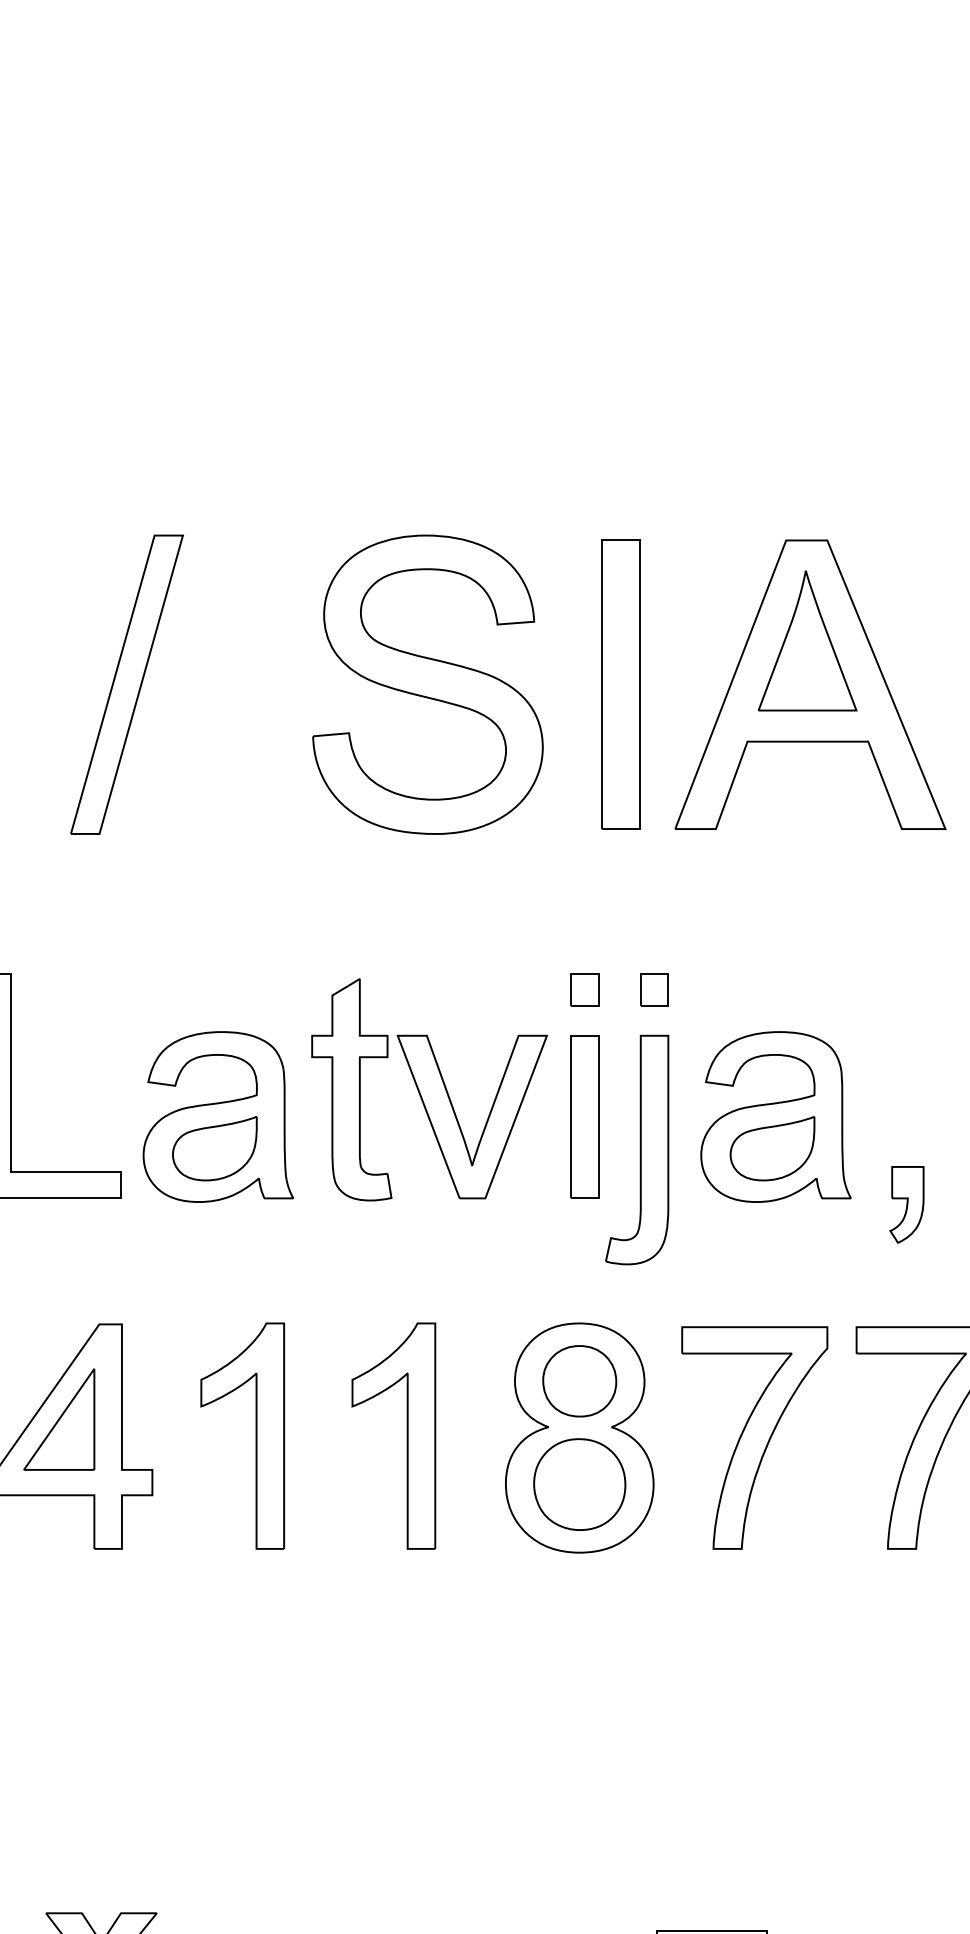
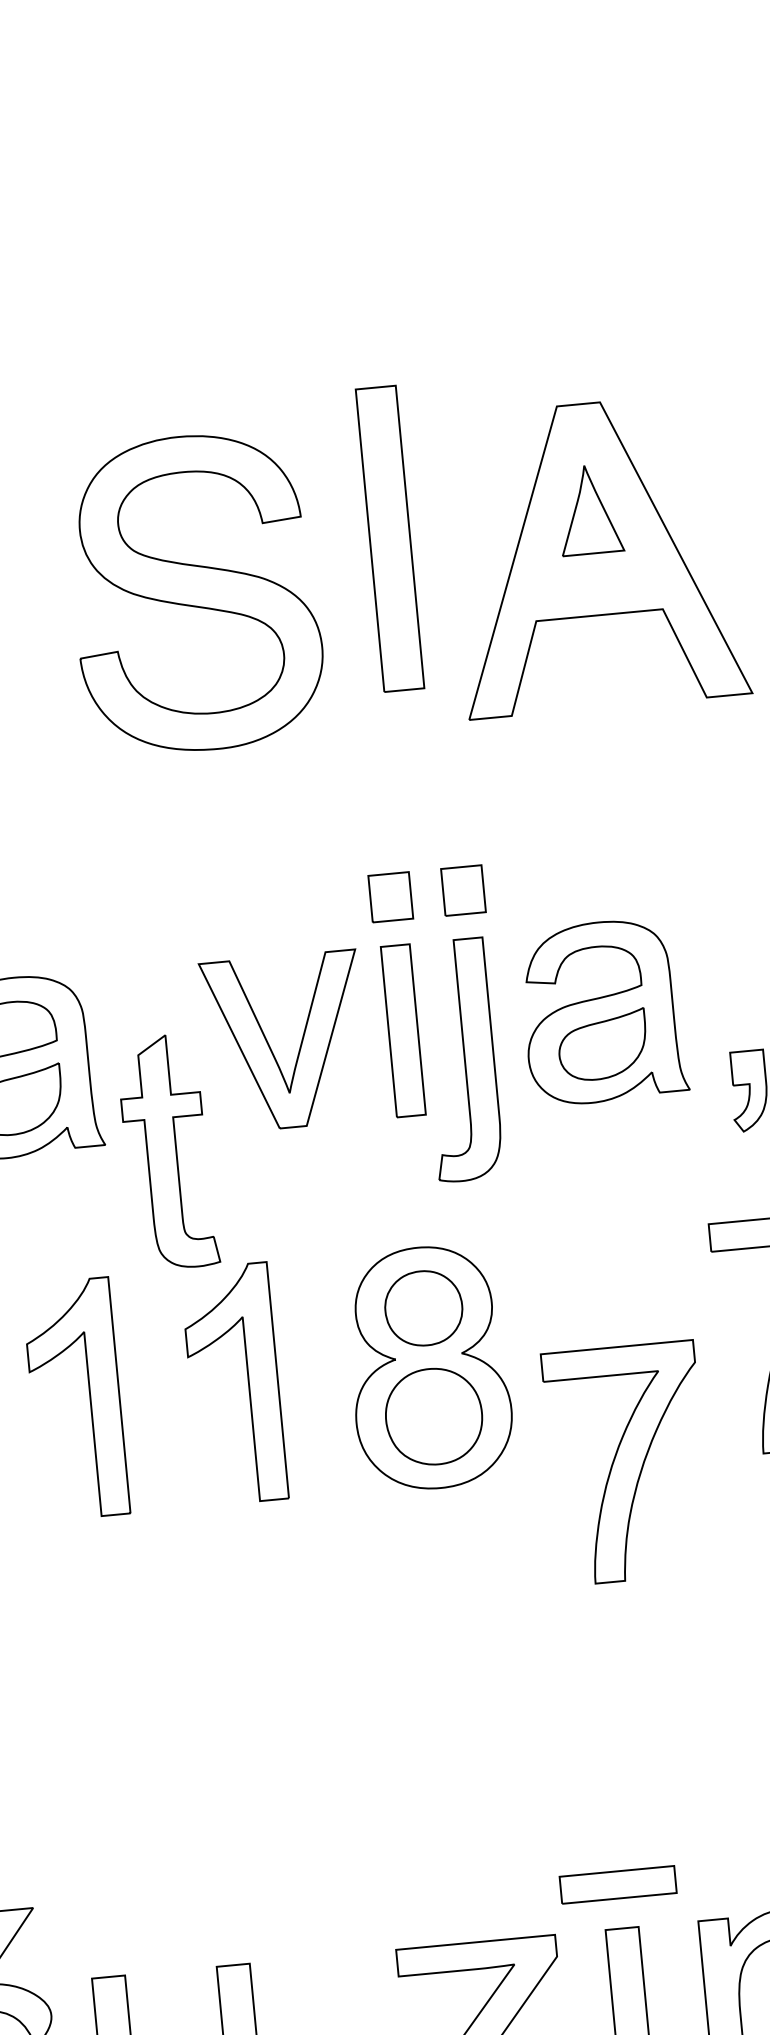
part: (807, 640) -> (589, 509), size x0.6
part: (620, 684) -> (389, 538), moved
part: (584, 989) -> (389, 897), size x1.4
part: (654, 989) -> (463, 890), size x1.4
part: (351, 1089) -> (167, 1151), moved
part: (754, 1437) -> (627, 1462), moved

